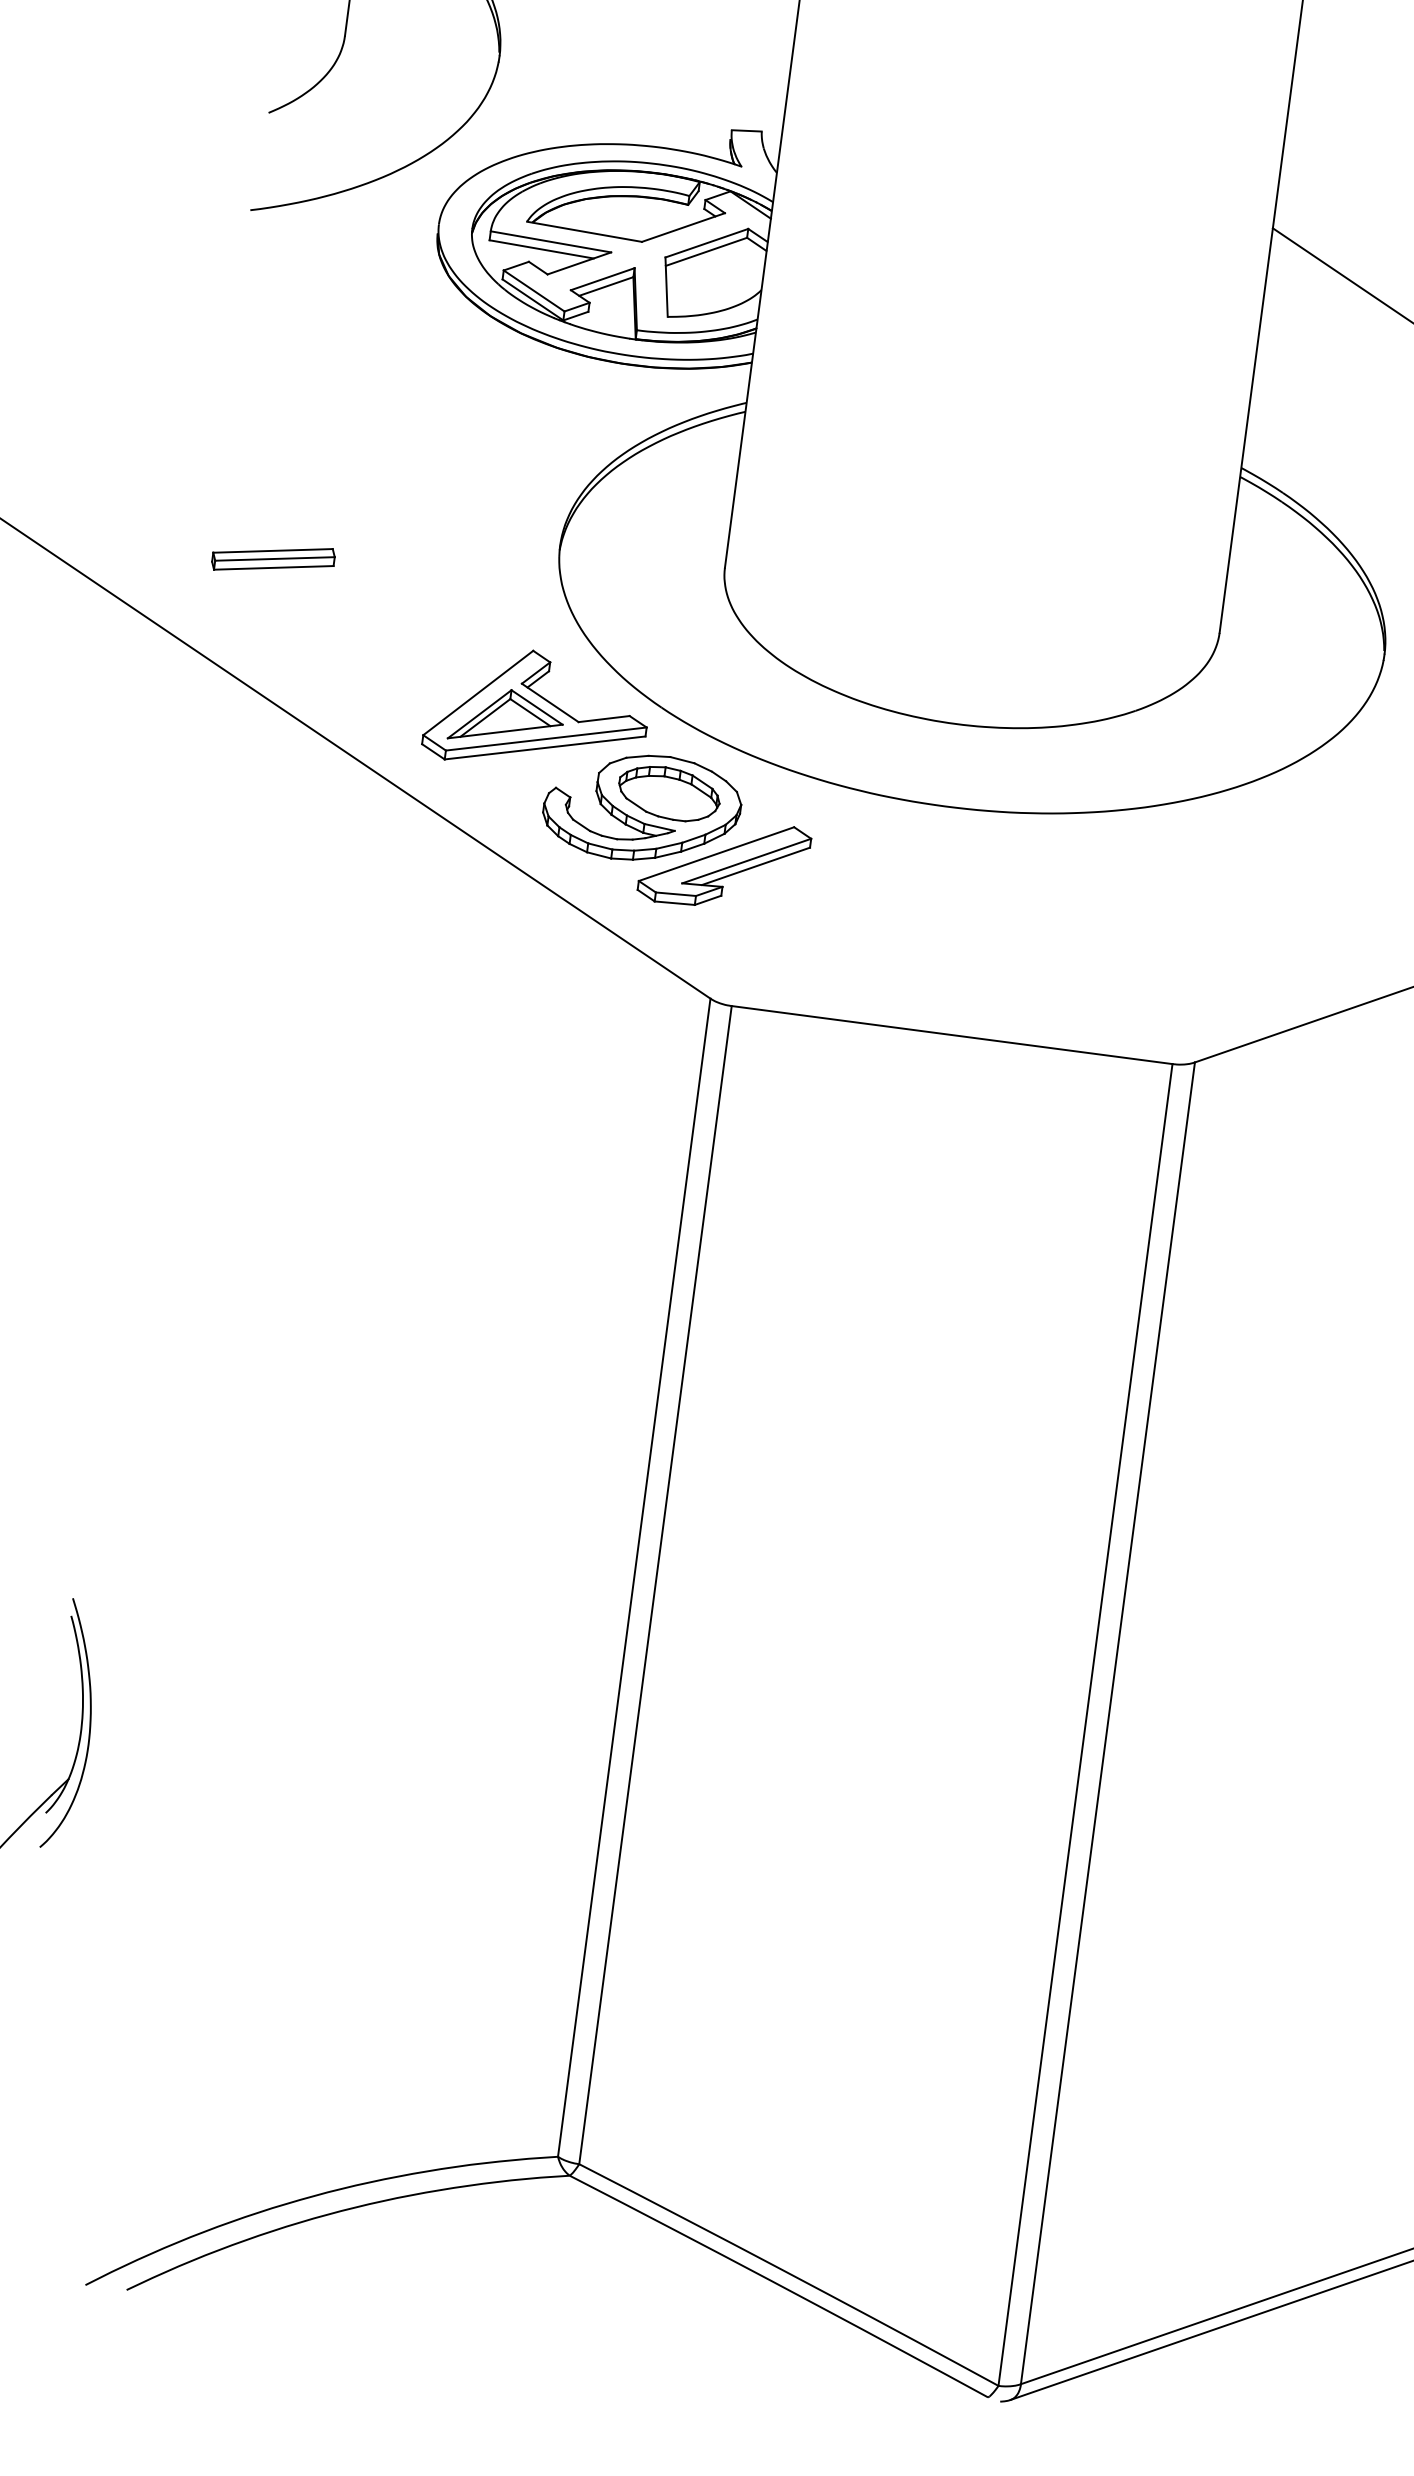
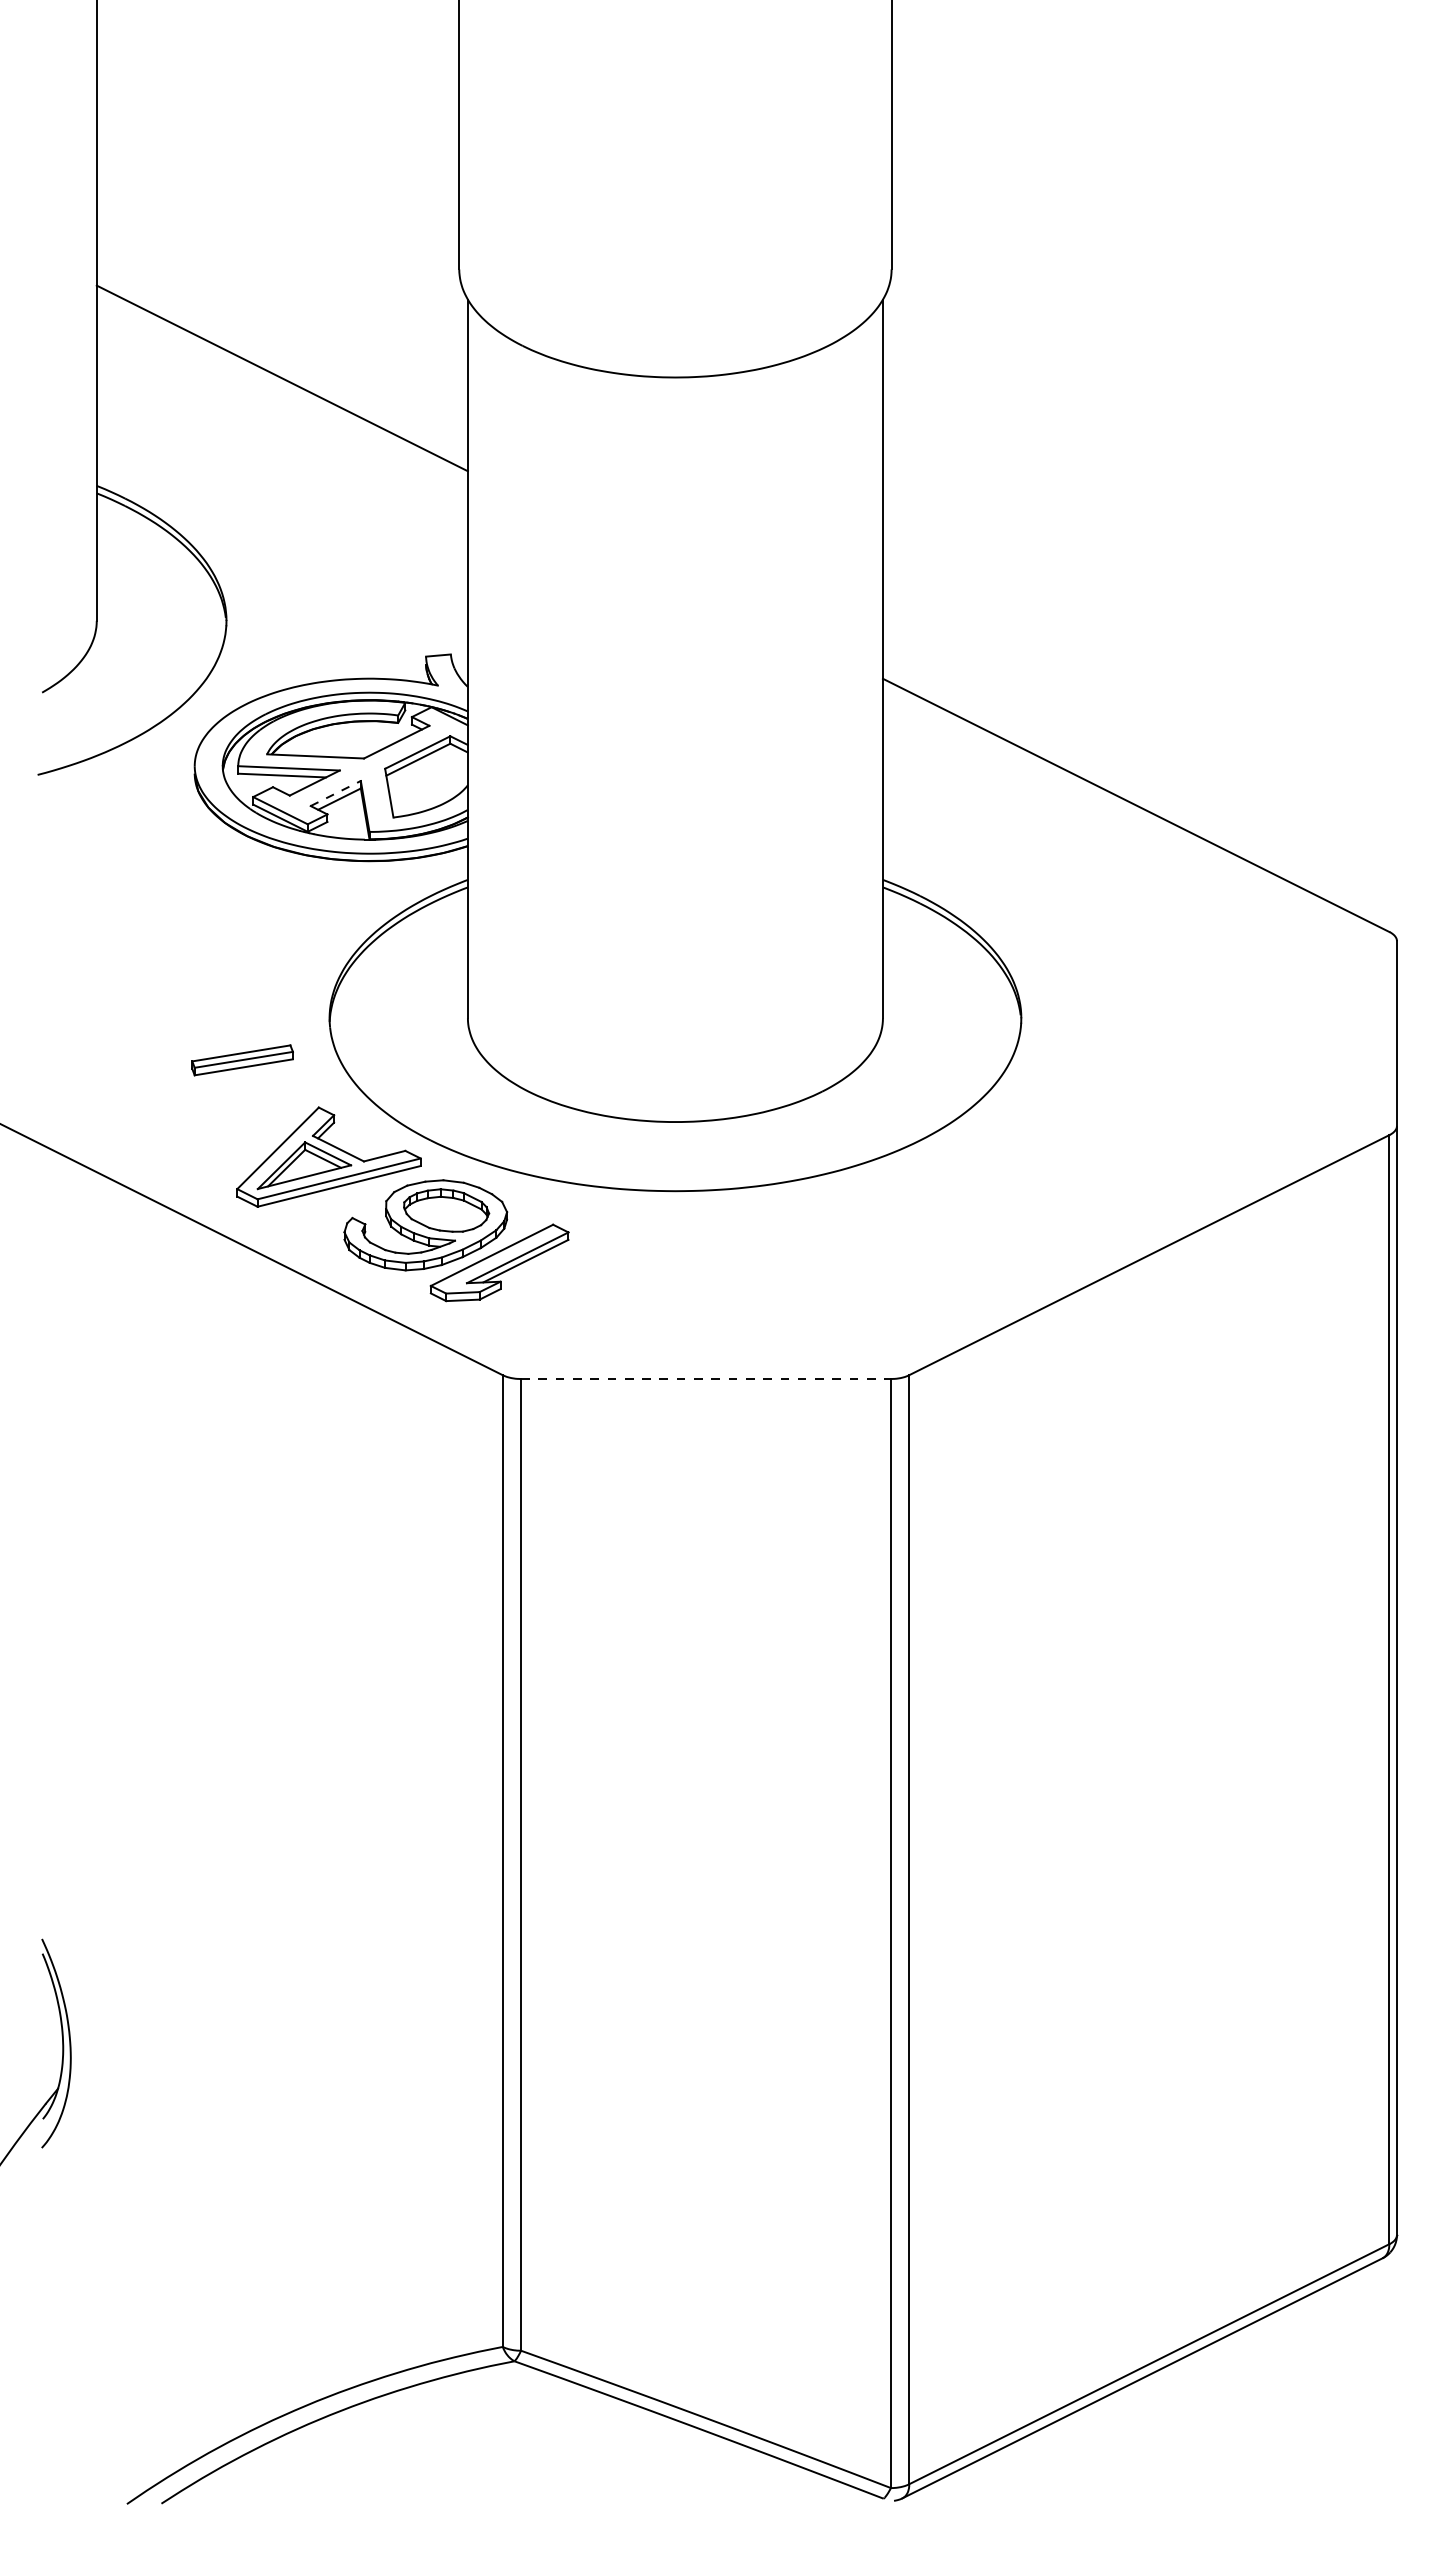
line: (603, 279) -> (336, 793), solid -> dashed
part: (273, 559) -> (242, 1060), moved
line: (952, 1035) -> (706, 1379), solid -> dashed

